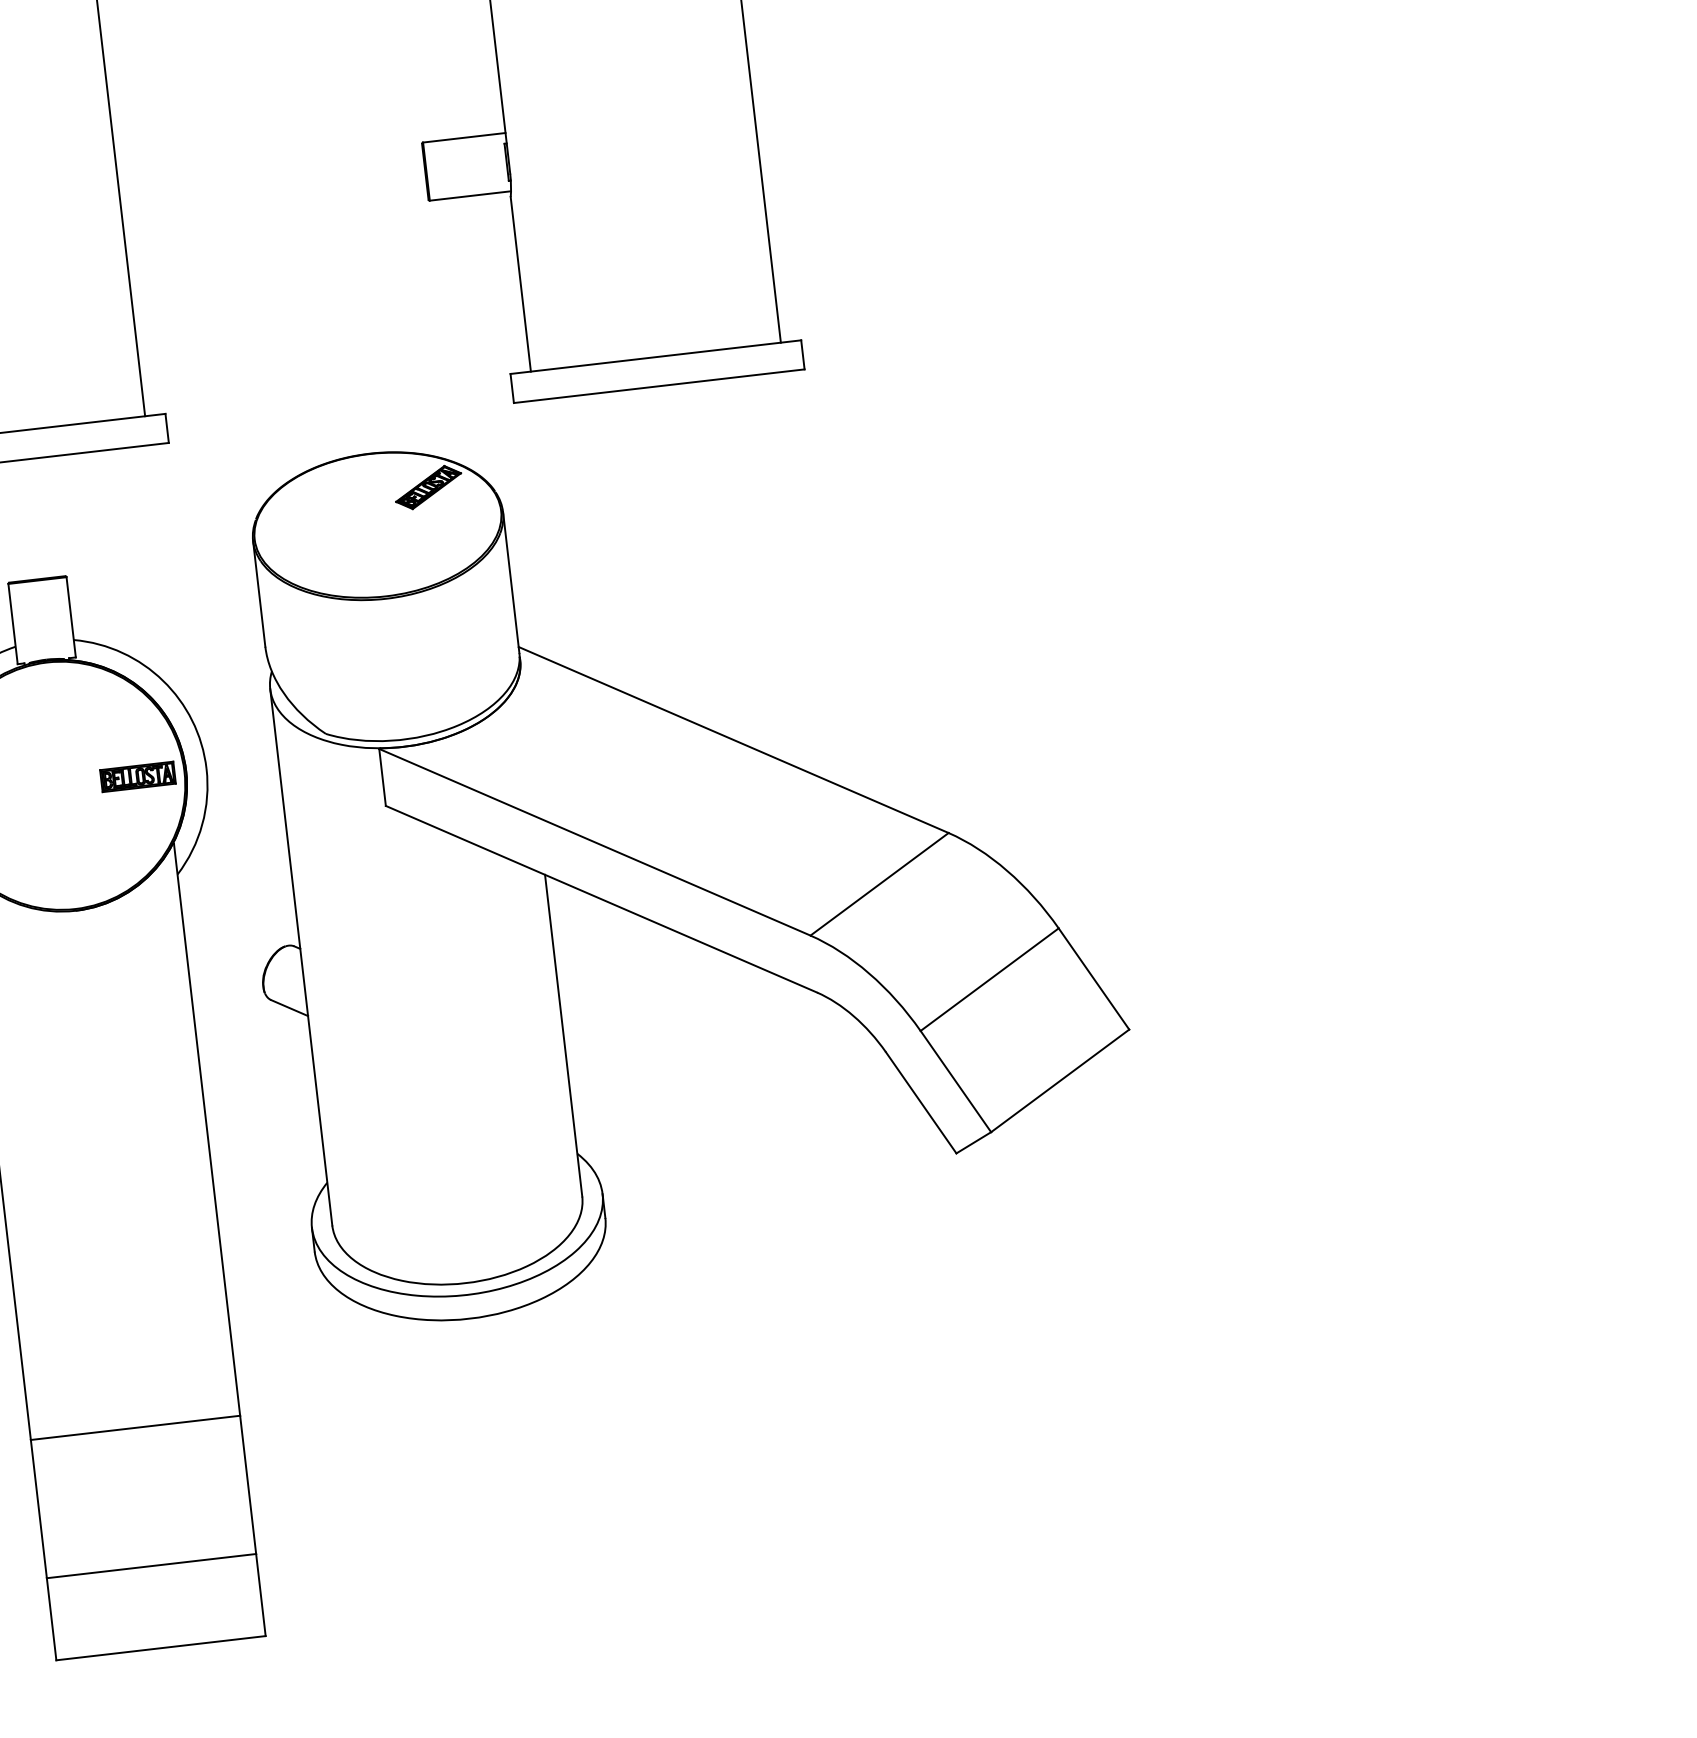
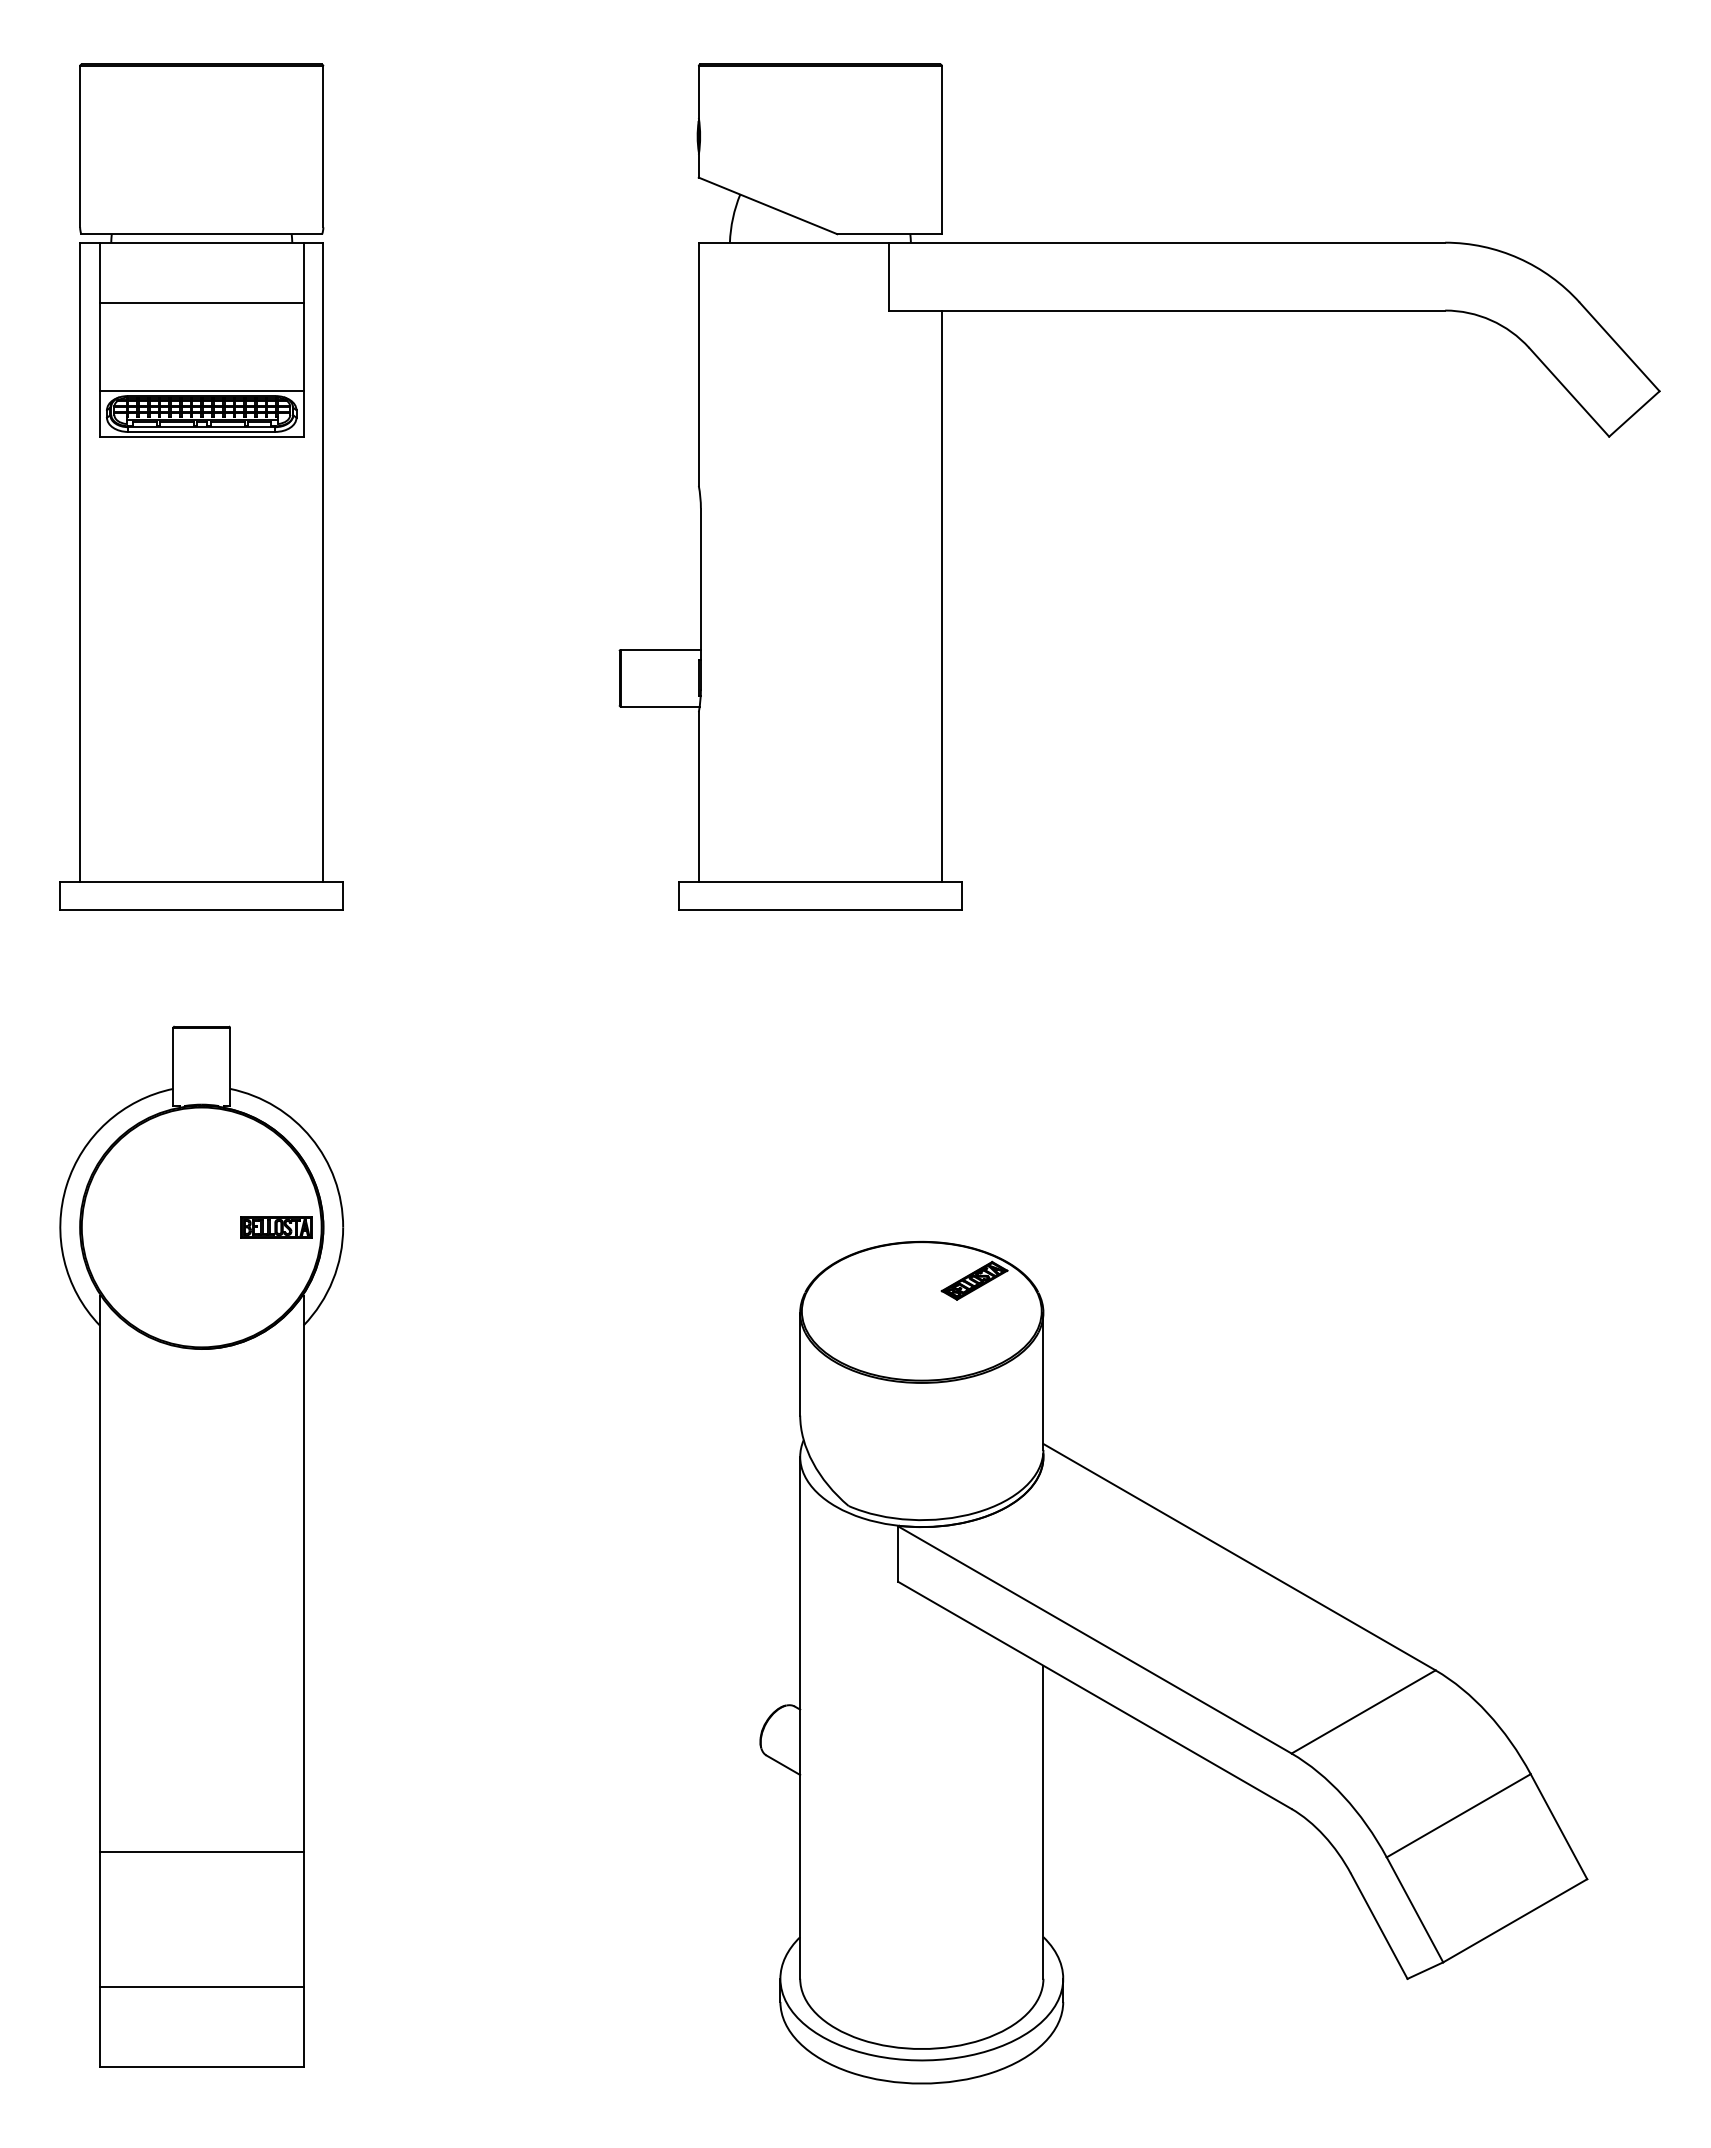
part: (678, 856) -> (1173, 1662), moved

